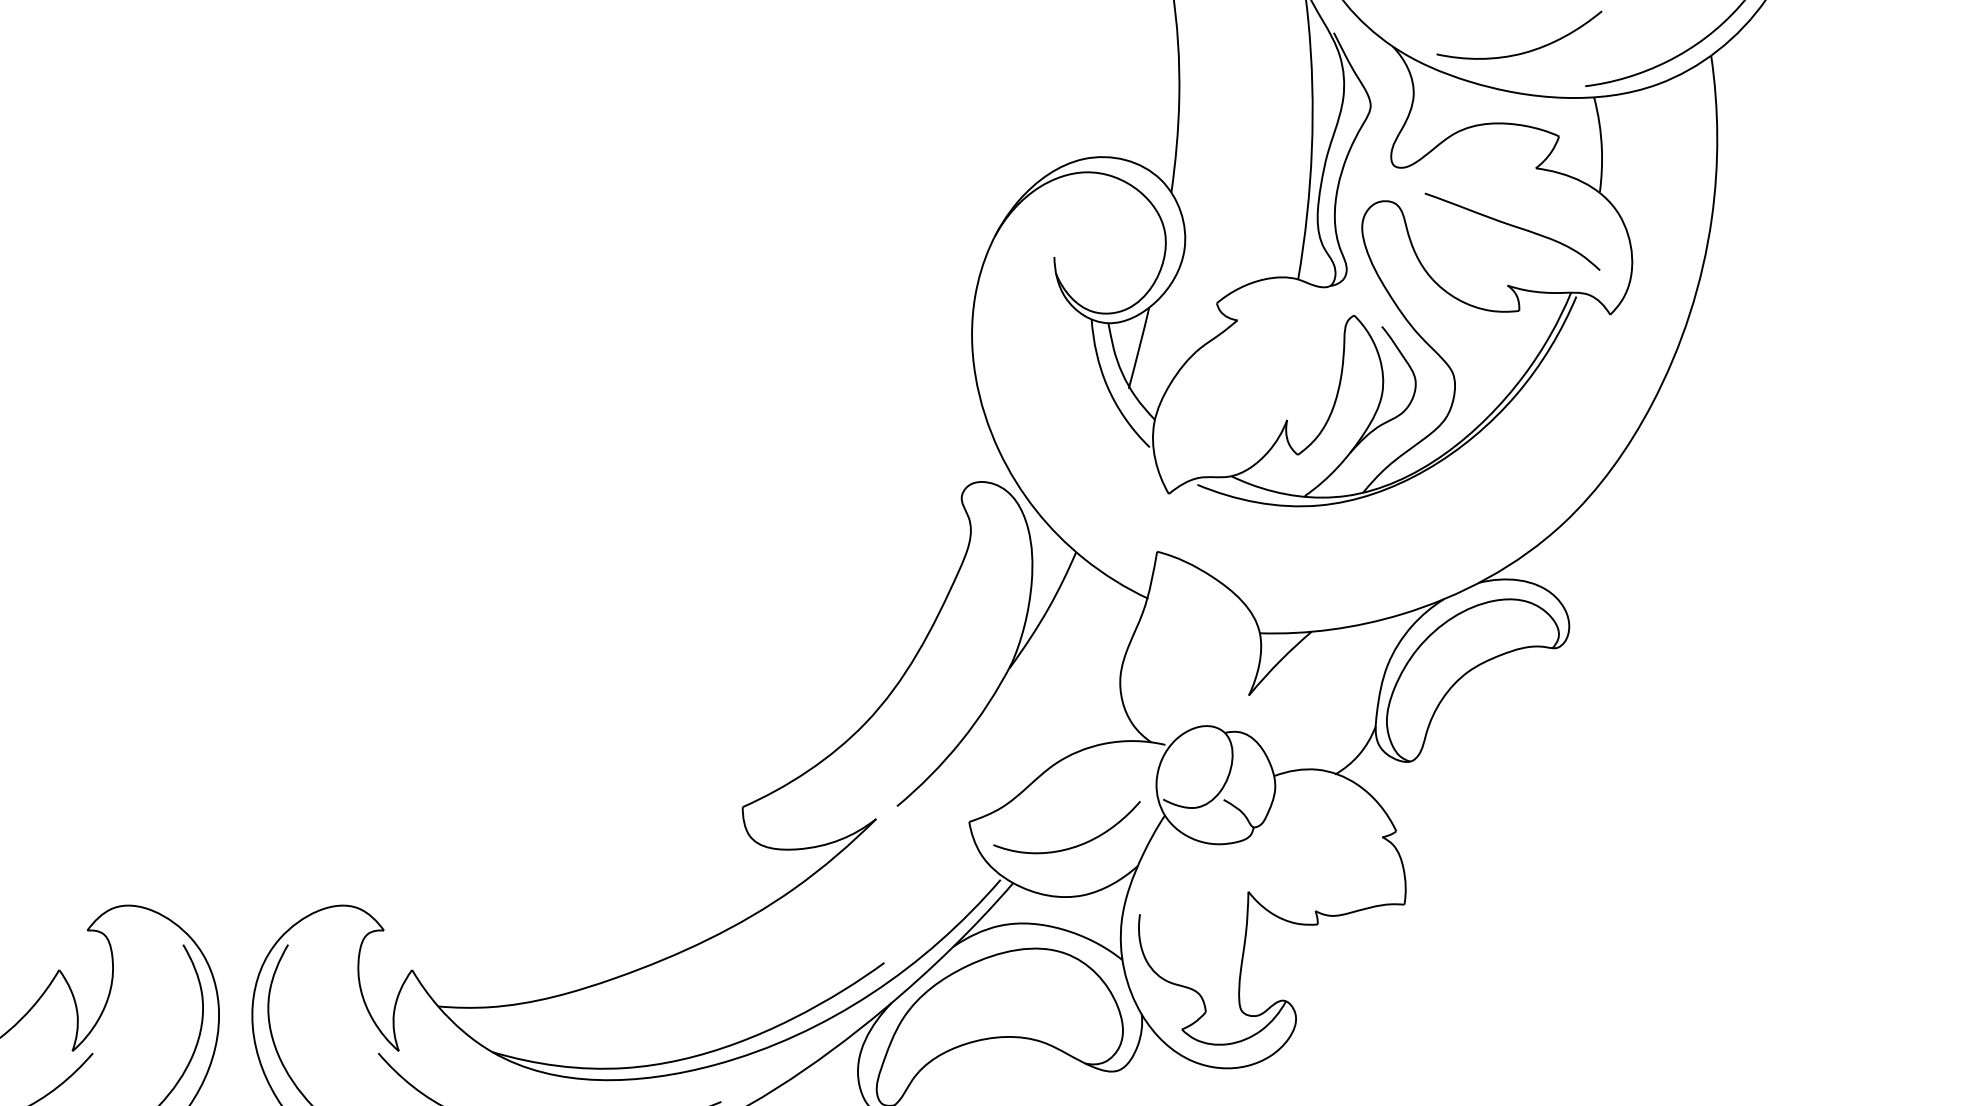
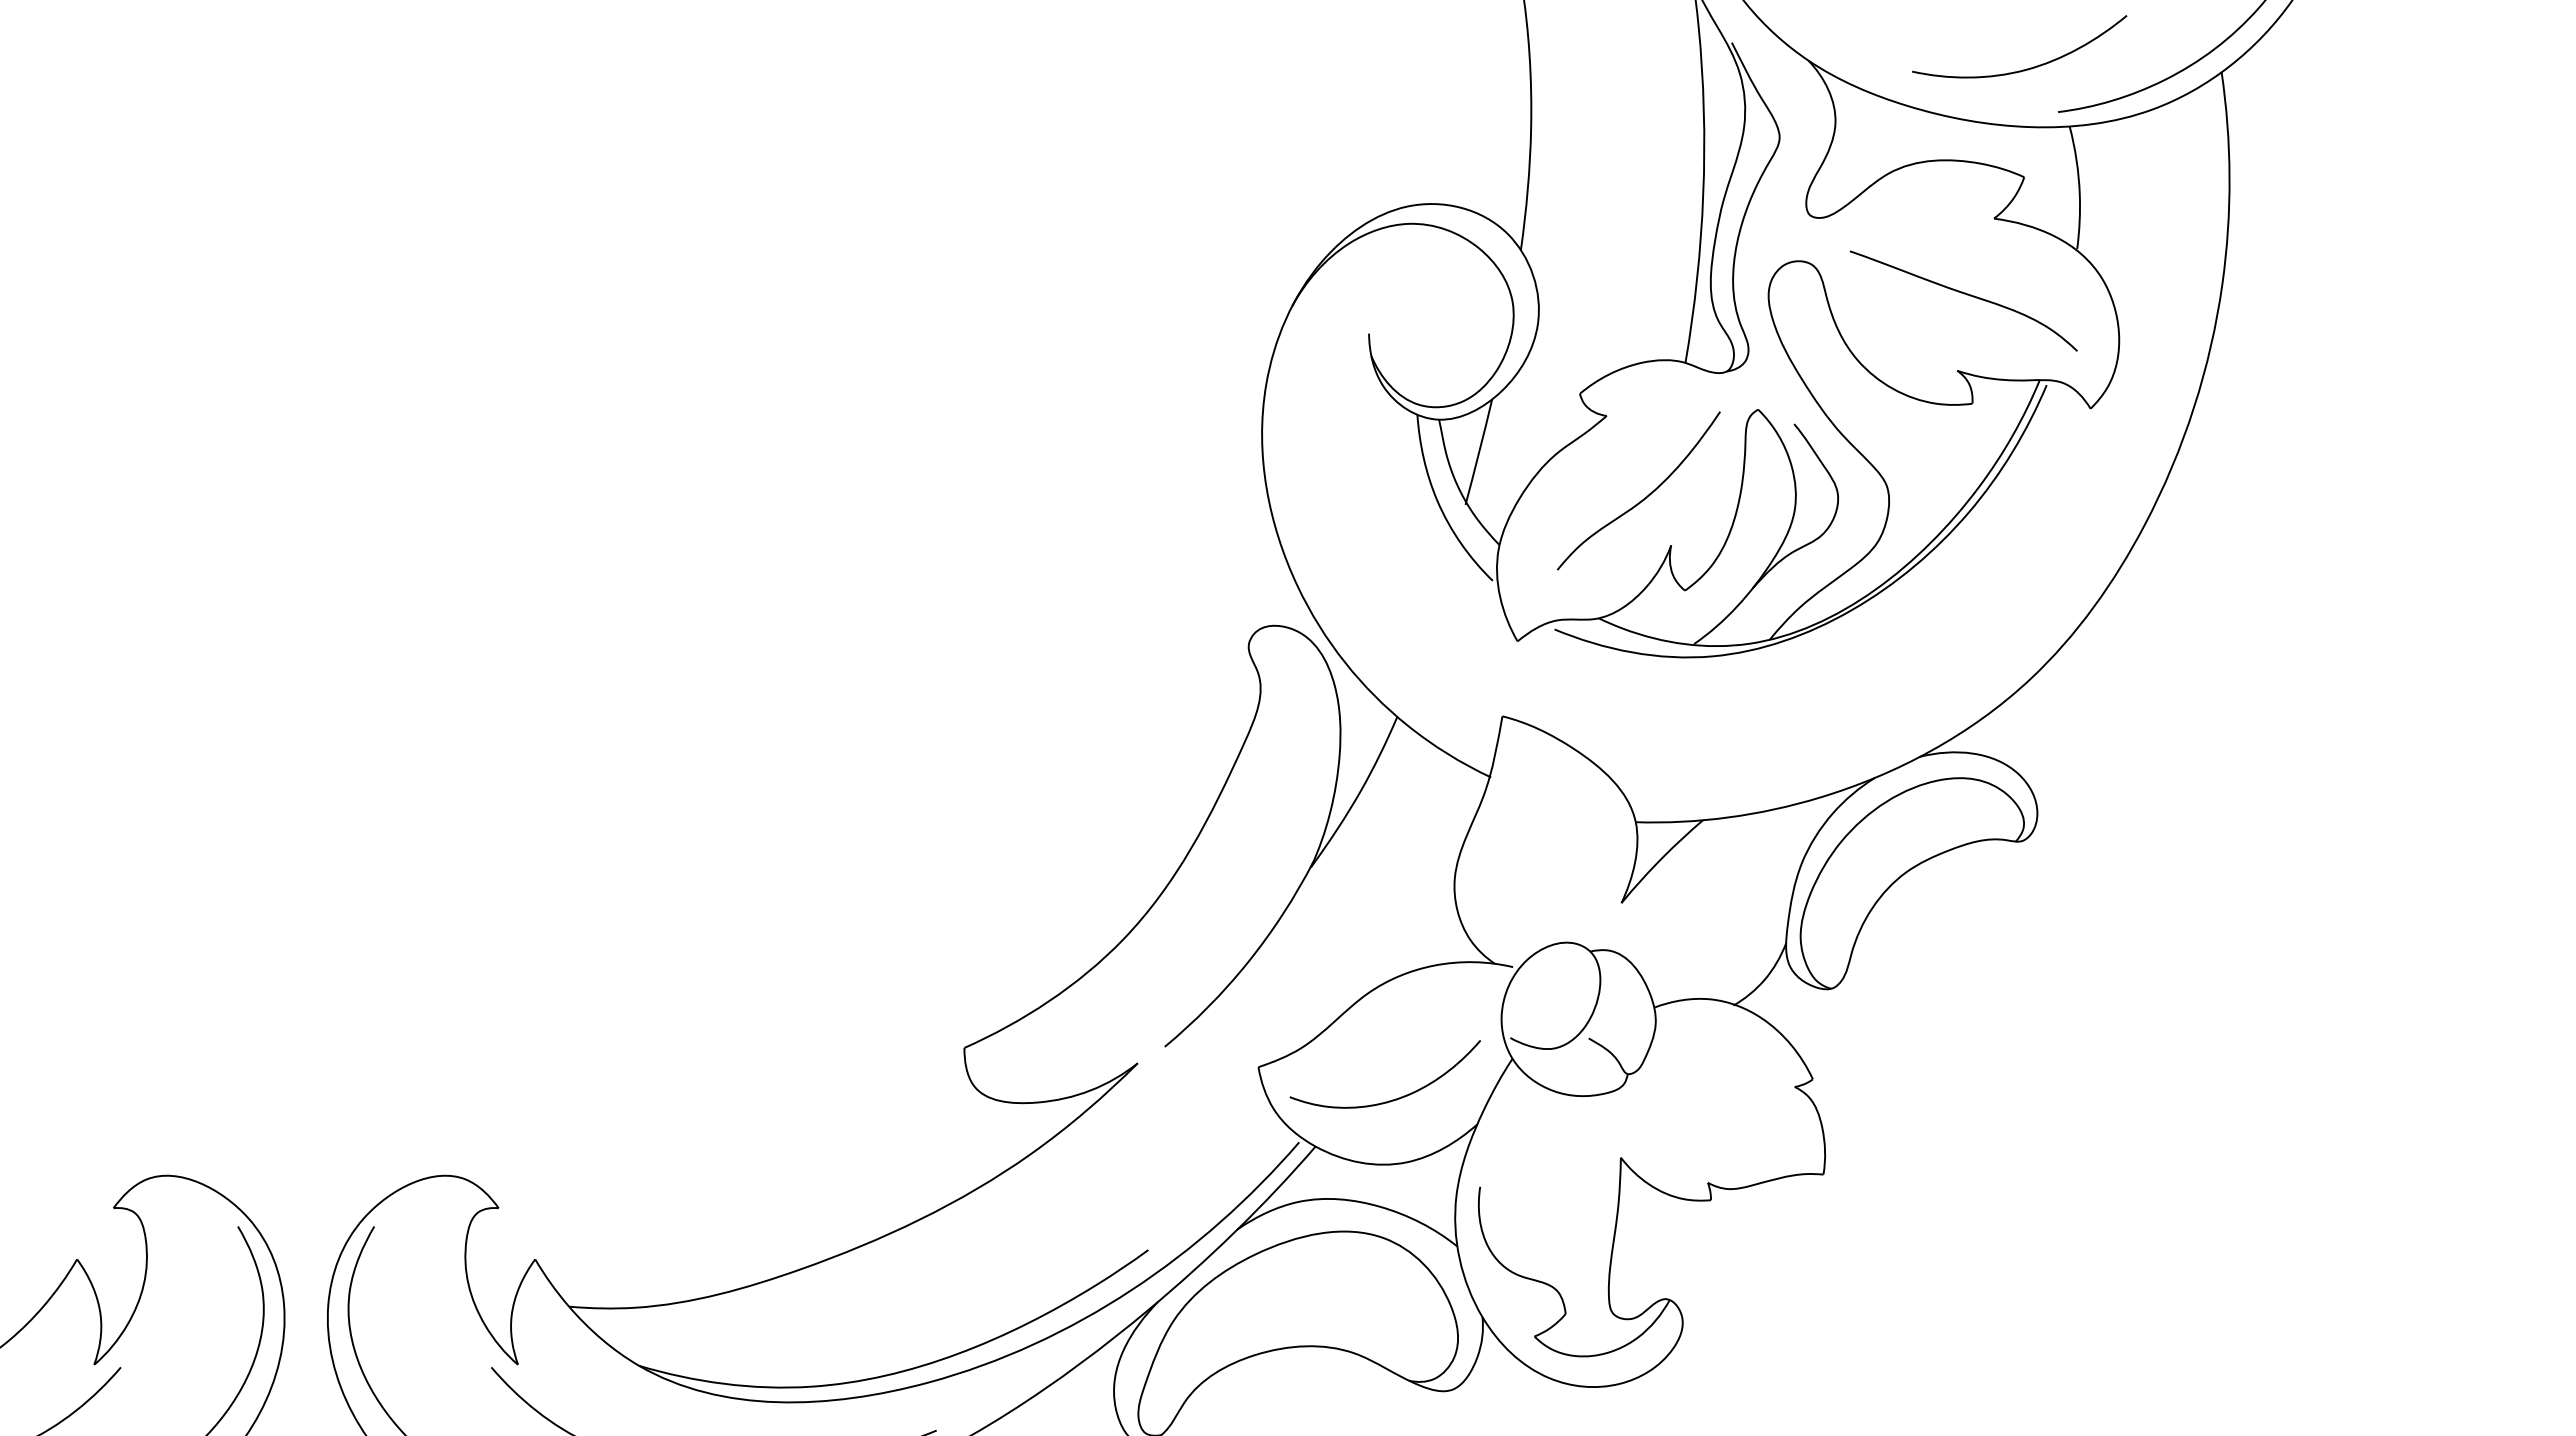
curve: (1524, 51) -> (2026, 68), moved
curve: (1266, 383) -> (1644, 497), added

